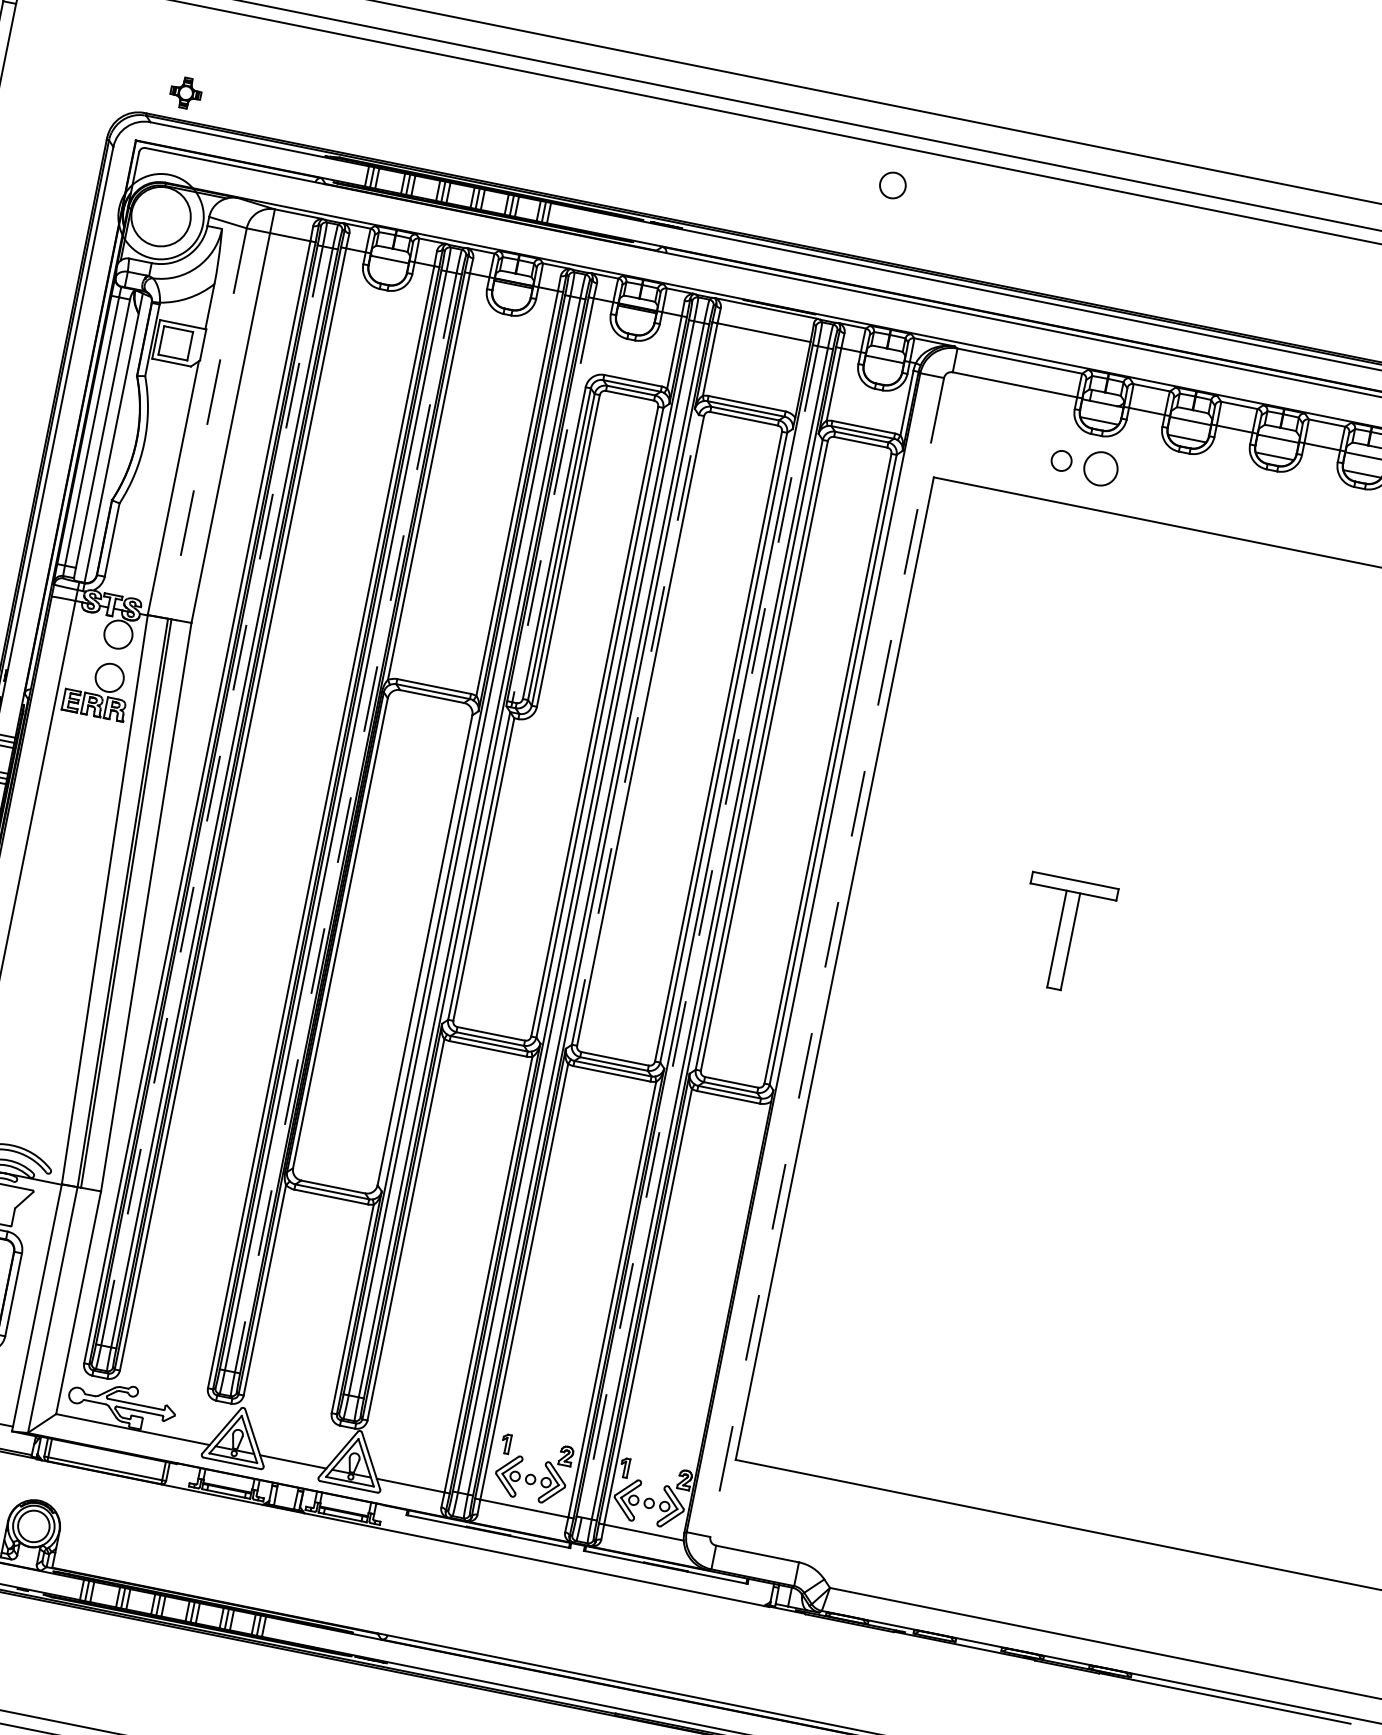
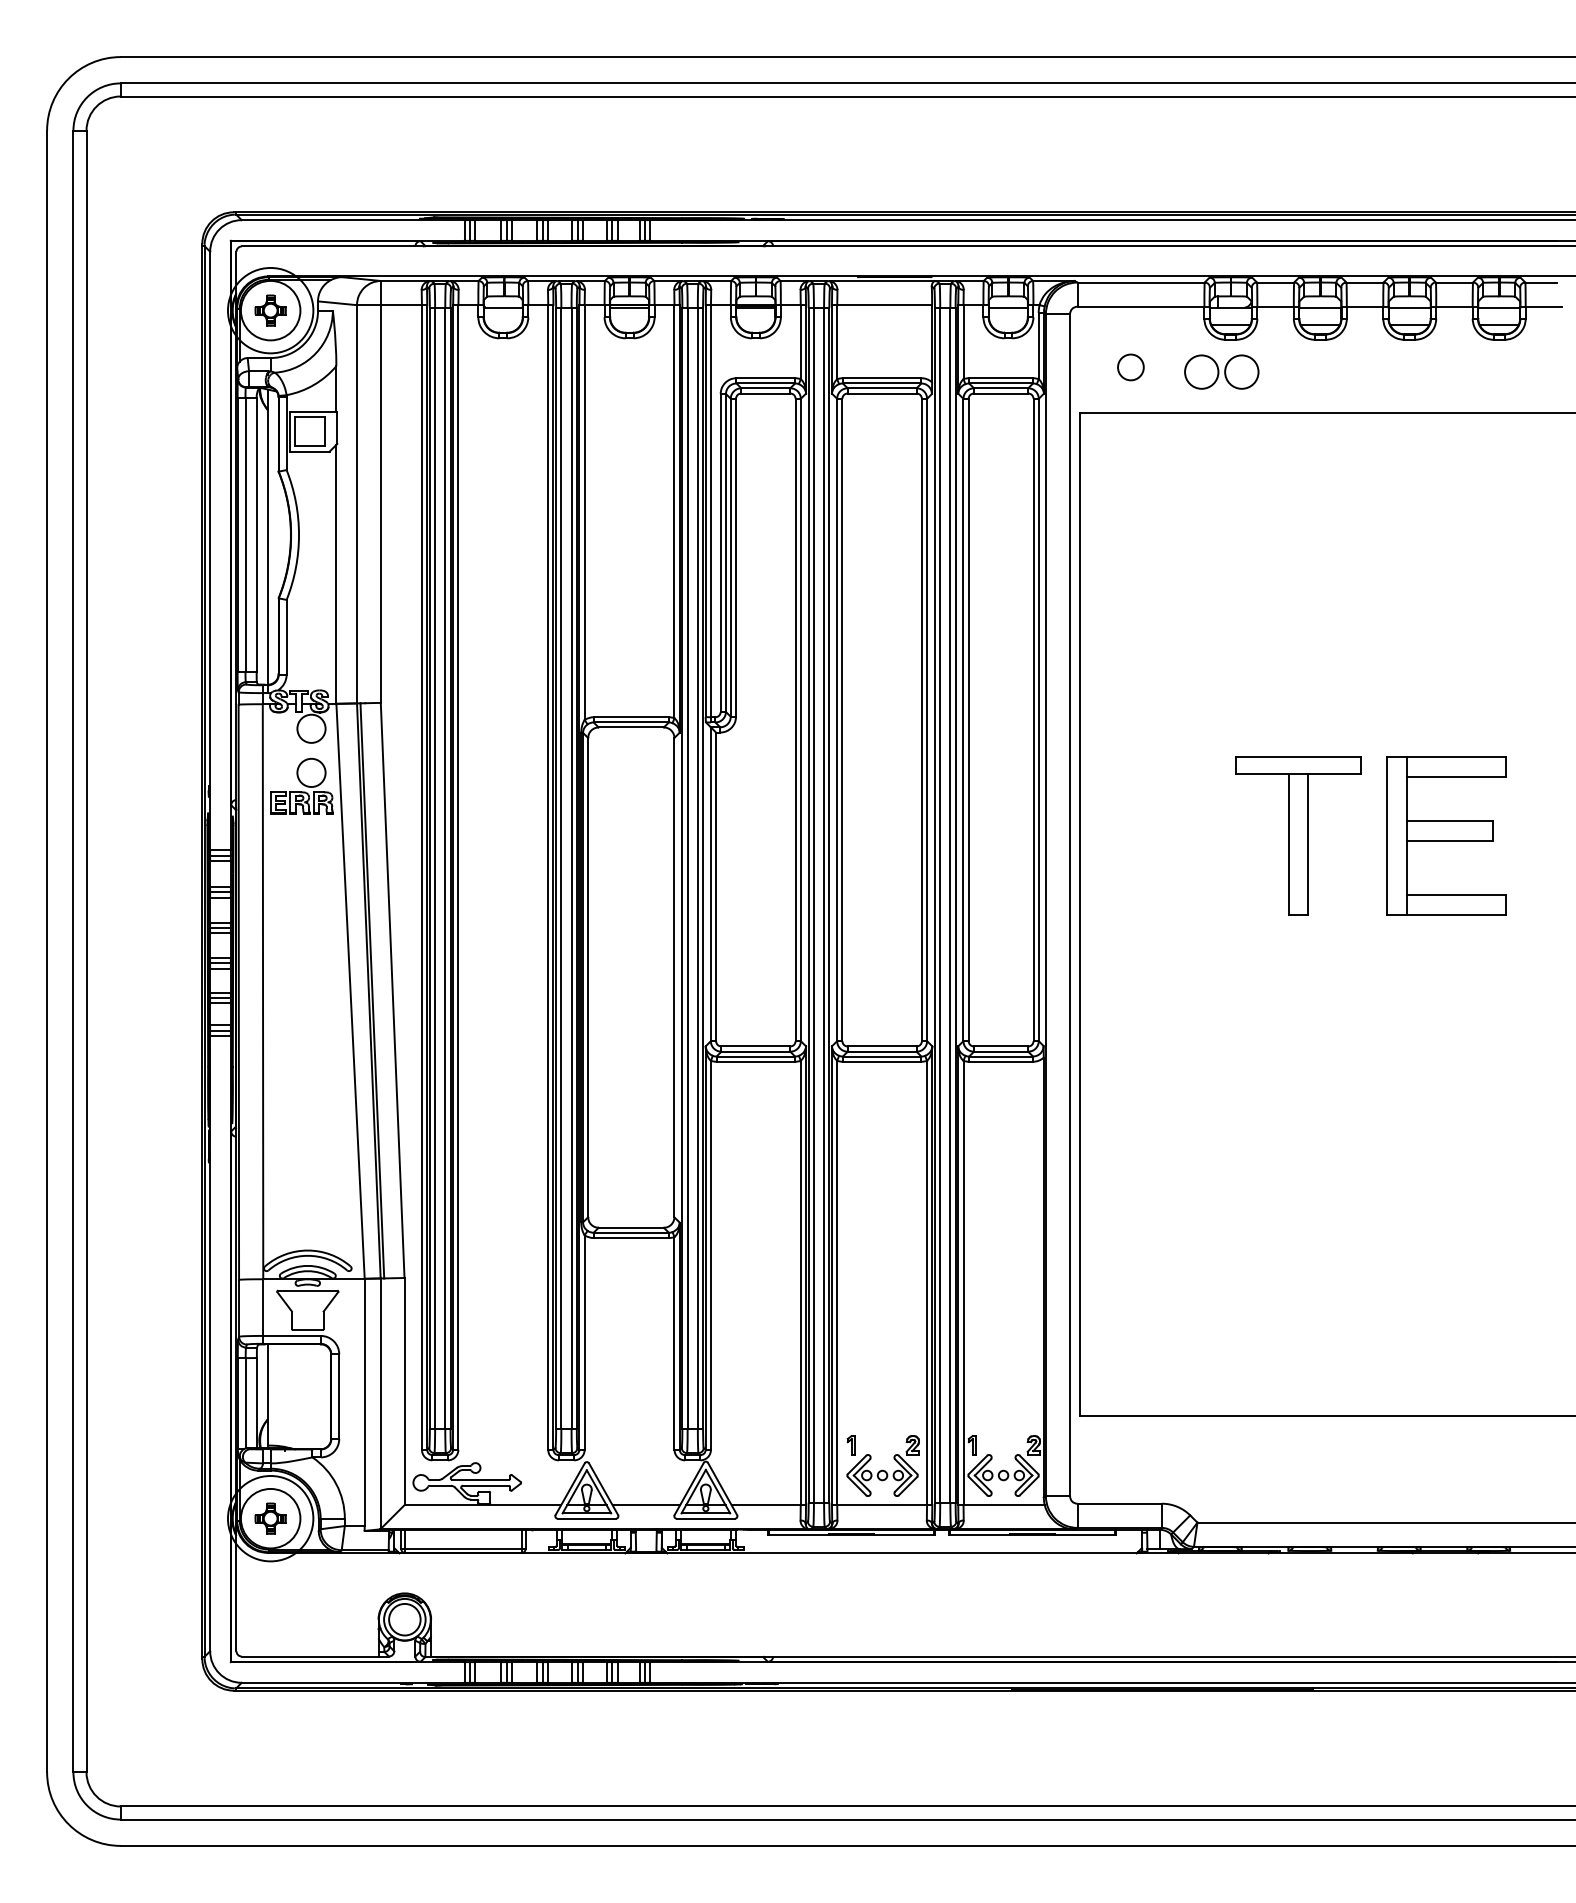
part: (185, 92) -> (270, 310), moved
circle: (892, 185) -> (1130, 367), moved
line: (207, 423) -> (357, 504), dashed -> solid
circle: (1061, 460) -> (1201, 371), size x1.67
line: (552, 502) -> (710, 513), dashed -> solid
line: (635, 729) -> (837, 719), dashed -> solid
line: (212, 796) -> (435, 868), dashed -> solid
line: (345, 822) -> (571, 868), dashed -> solid
line: (700, 932) -> (940, 905), dashed -> solid
part: (1064, 934) -> (1298, 835), size x1.43
line: (827, 957) -> (1070, 905), dashed -> solid
part: (1209, 963) -> (1446, 835), added

